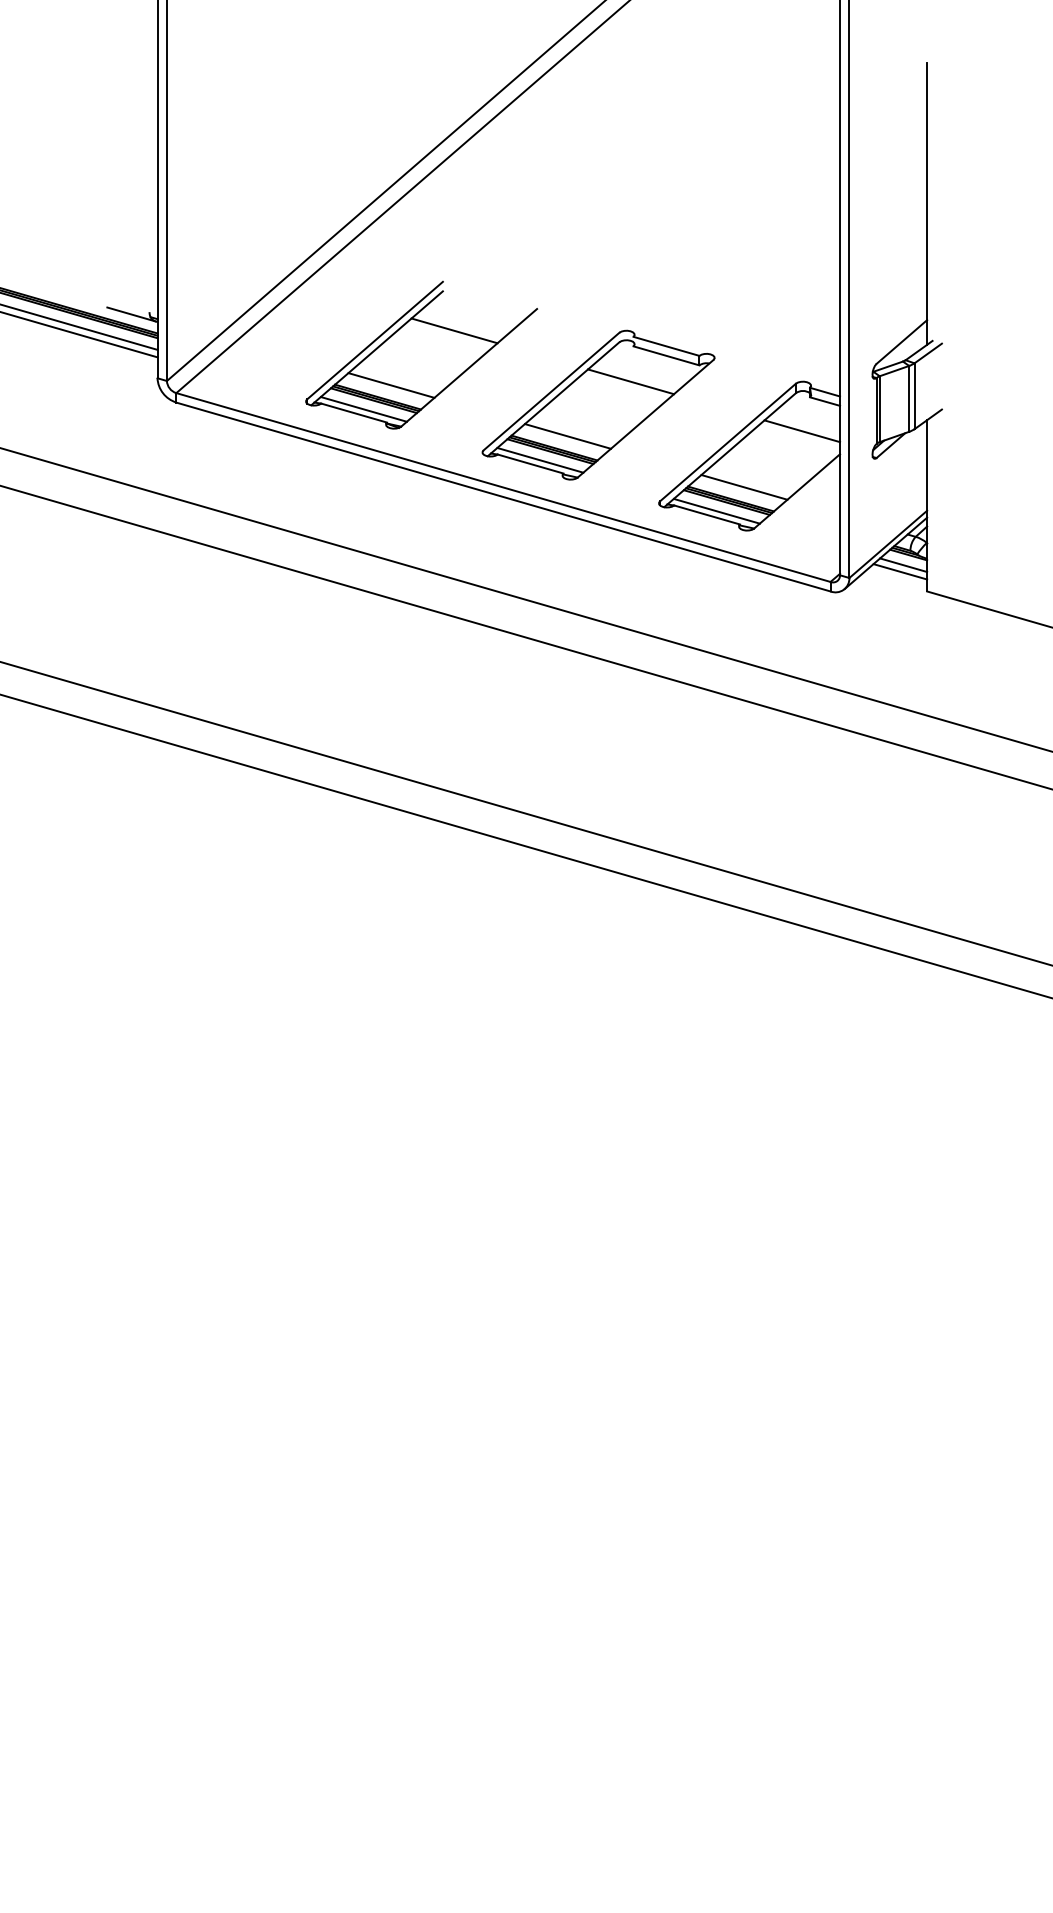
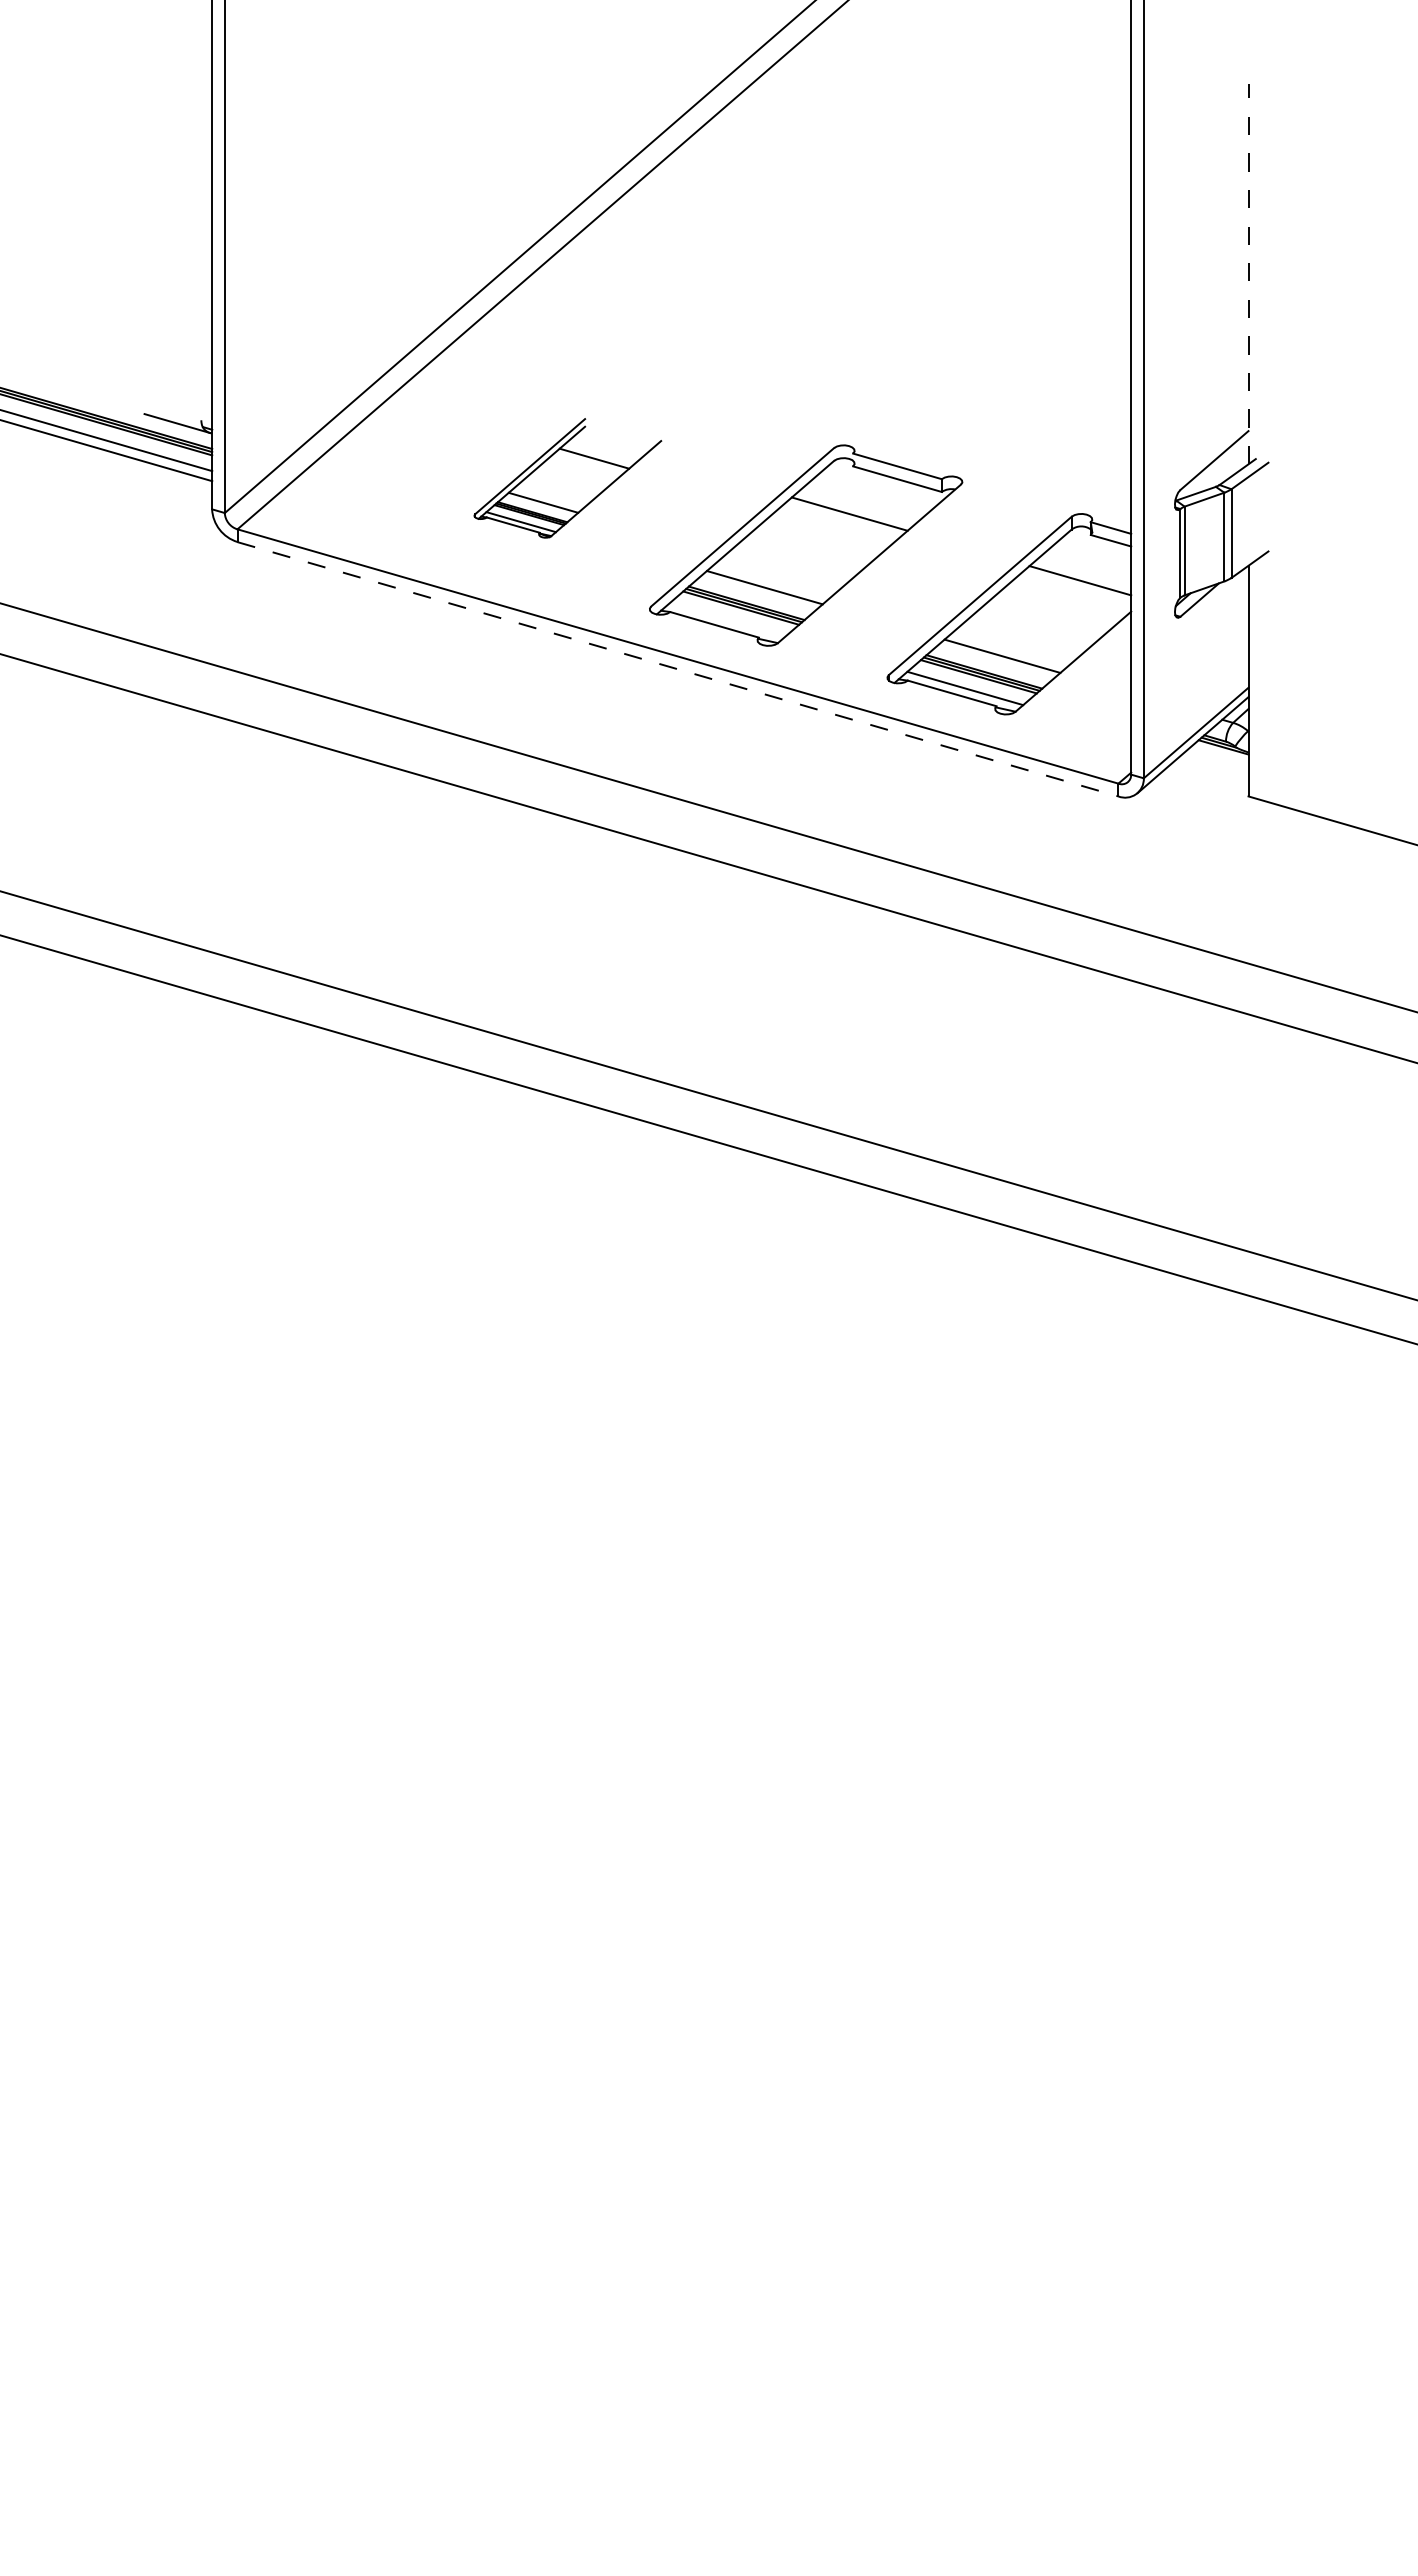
line: (927, 203) -> (1248, 273), solid -> dashed
part: (421, 355) -> (567, 478), size x0.6
line: (540, 460) -> (727, 619), removed
line: (503, 497) -> (678, 669), solid -> dashed
line: (903, 564) -> (1216, 760), removed
line: (900, 571) -> (1212, 769), removed

